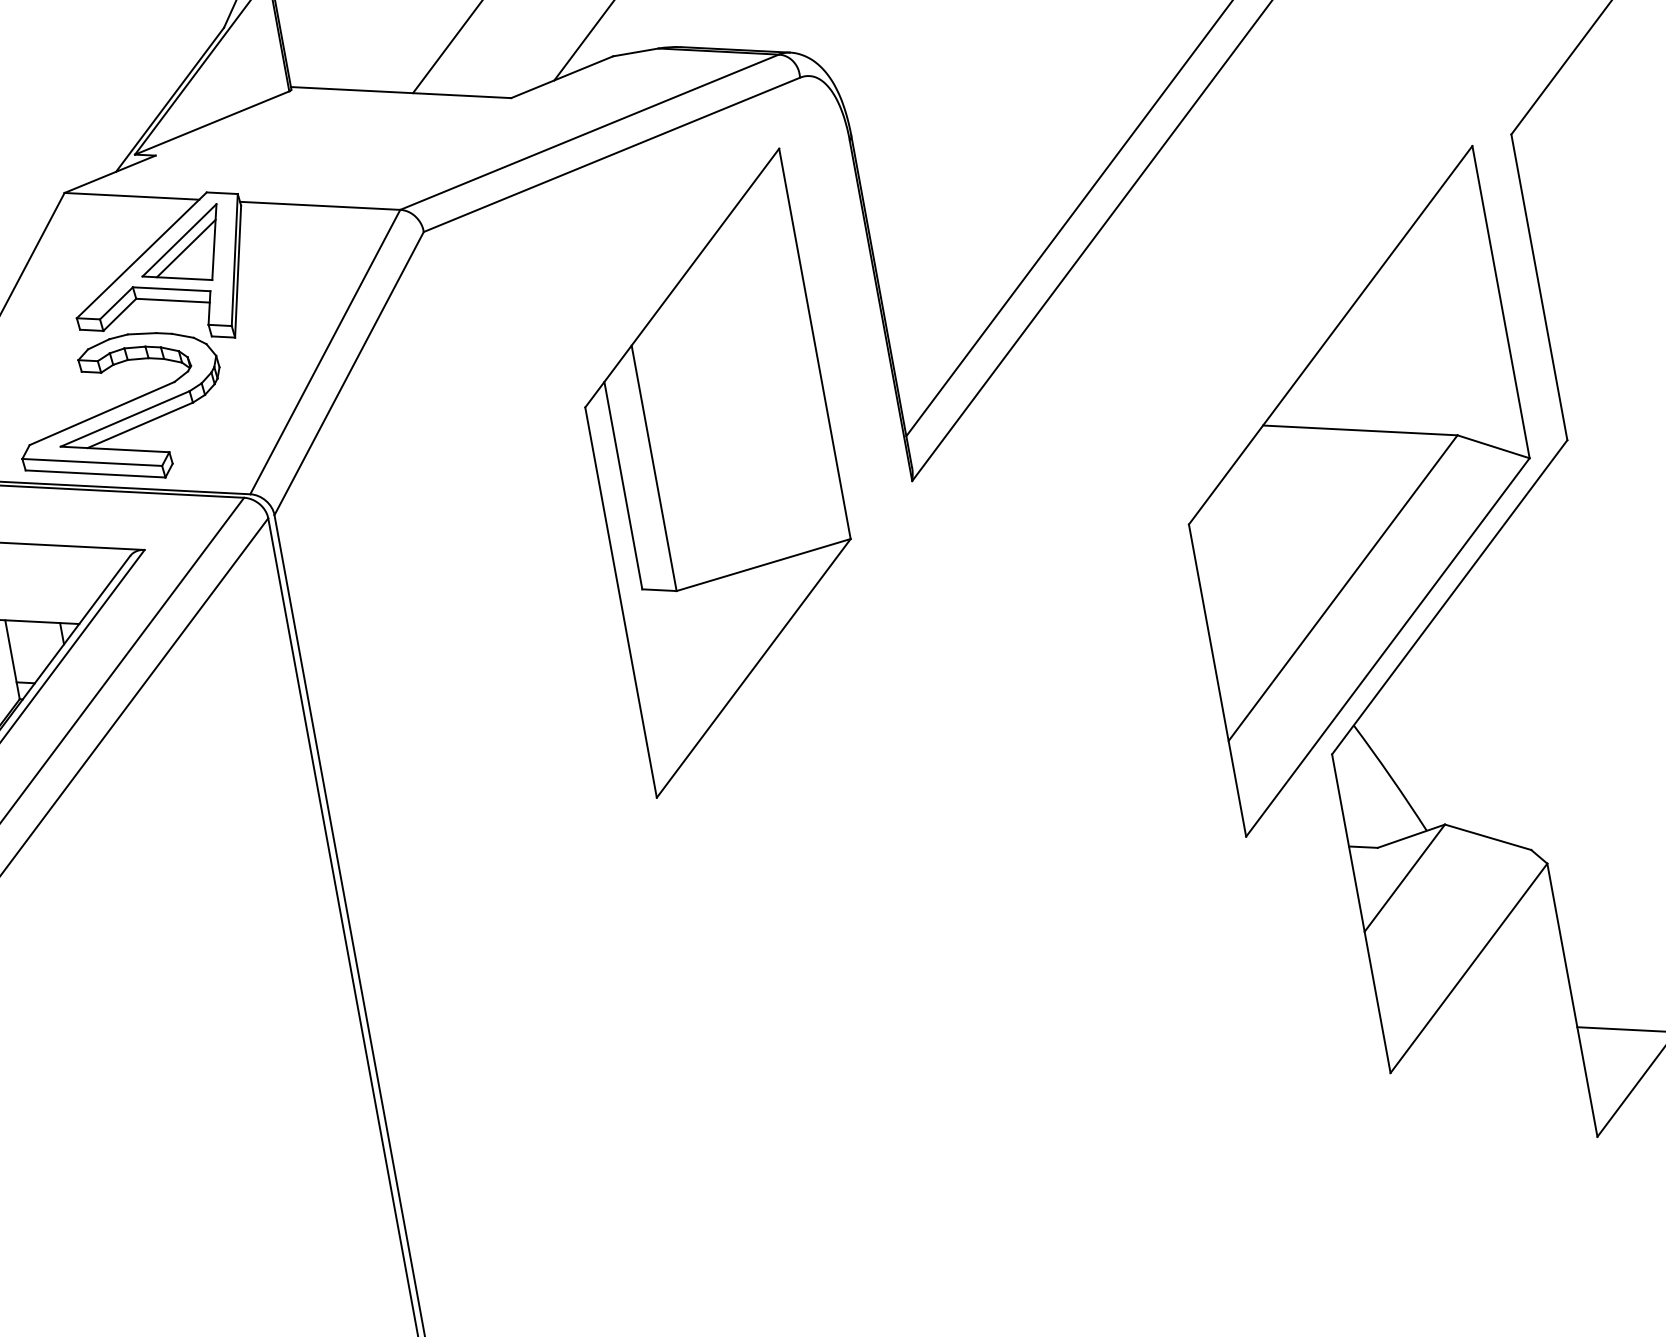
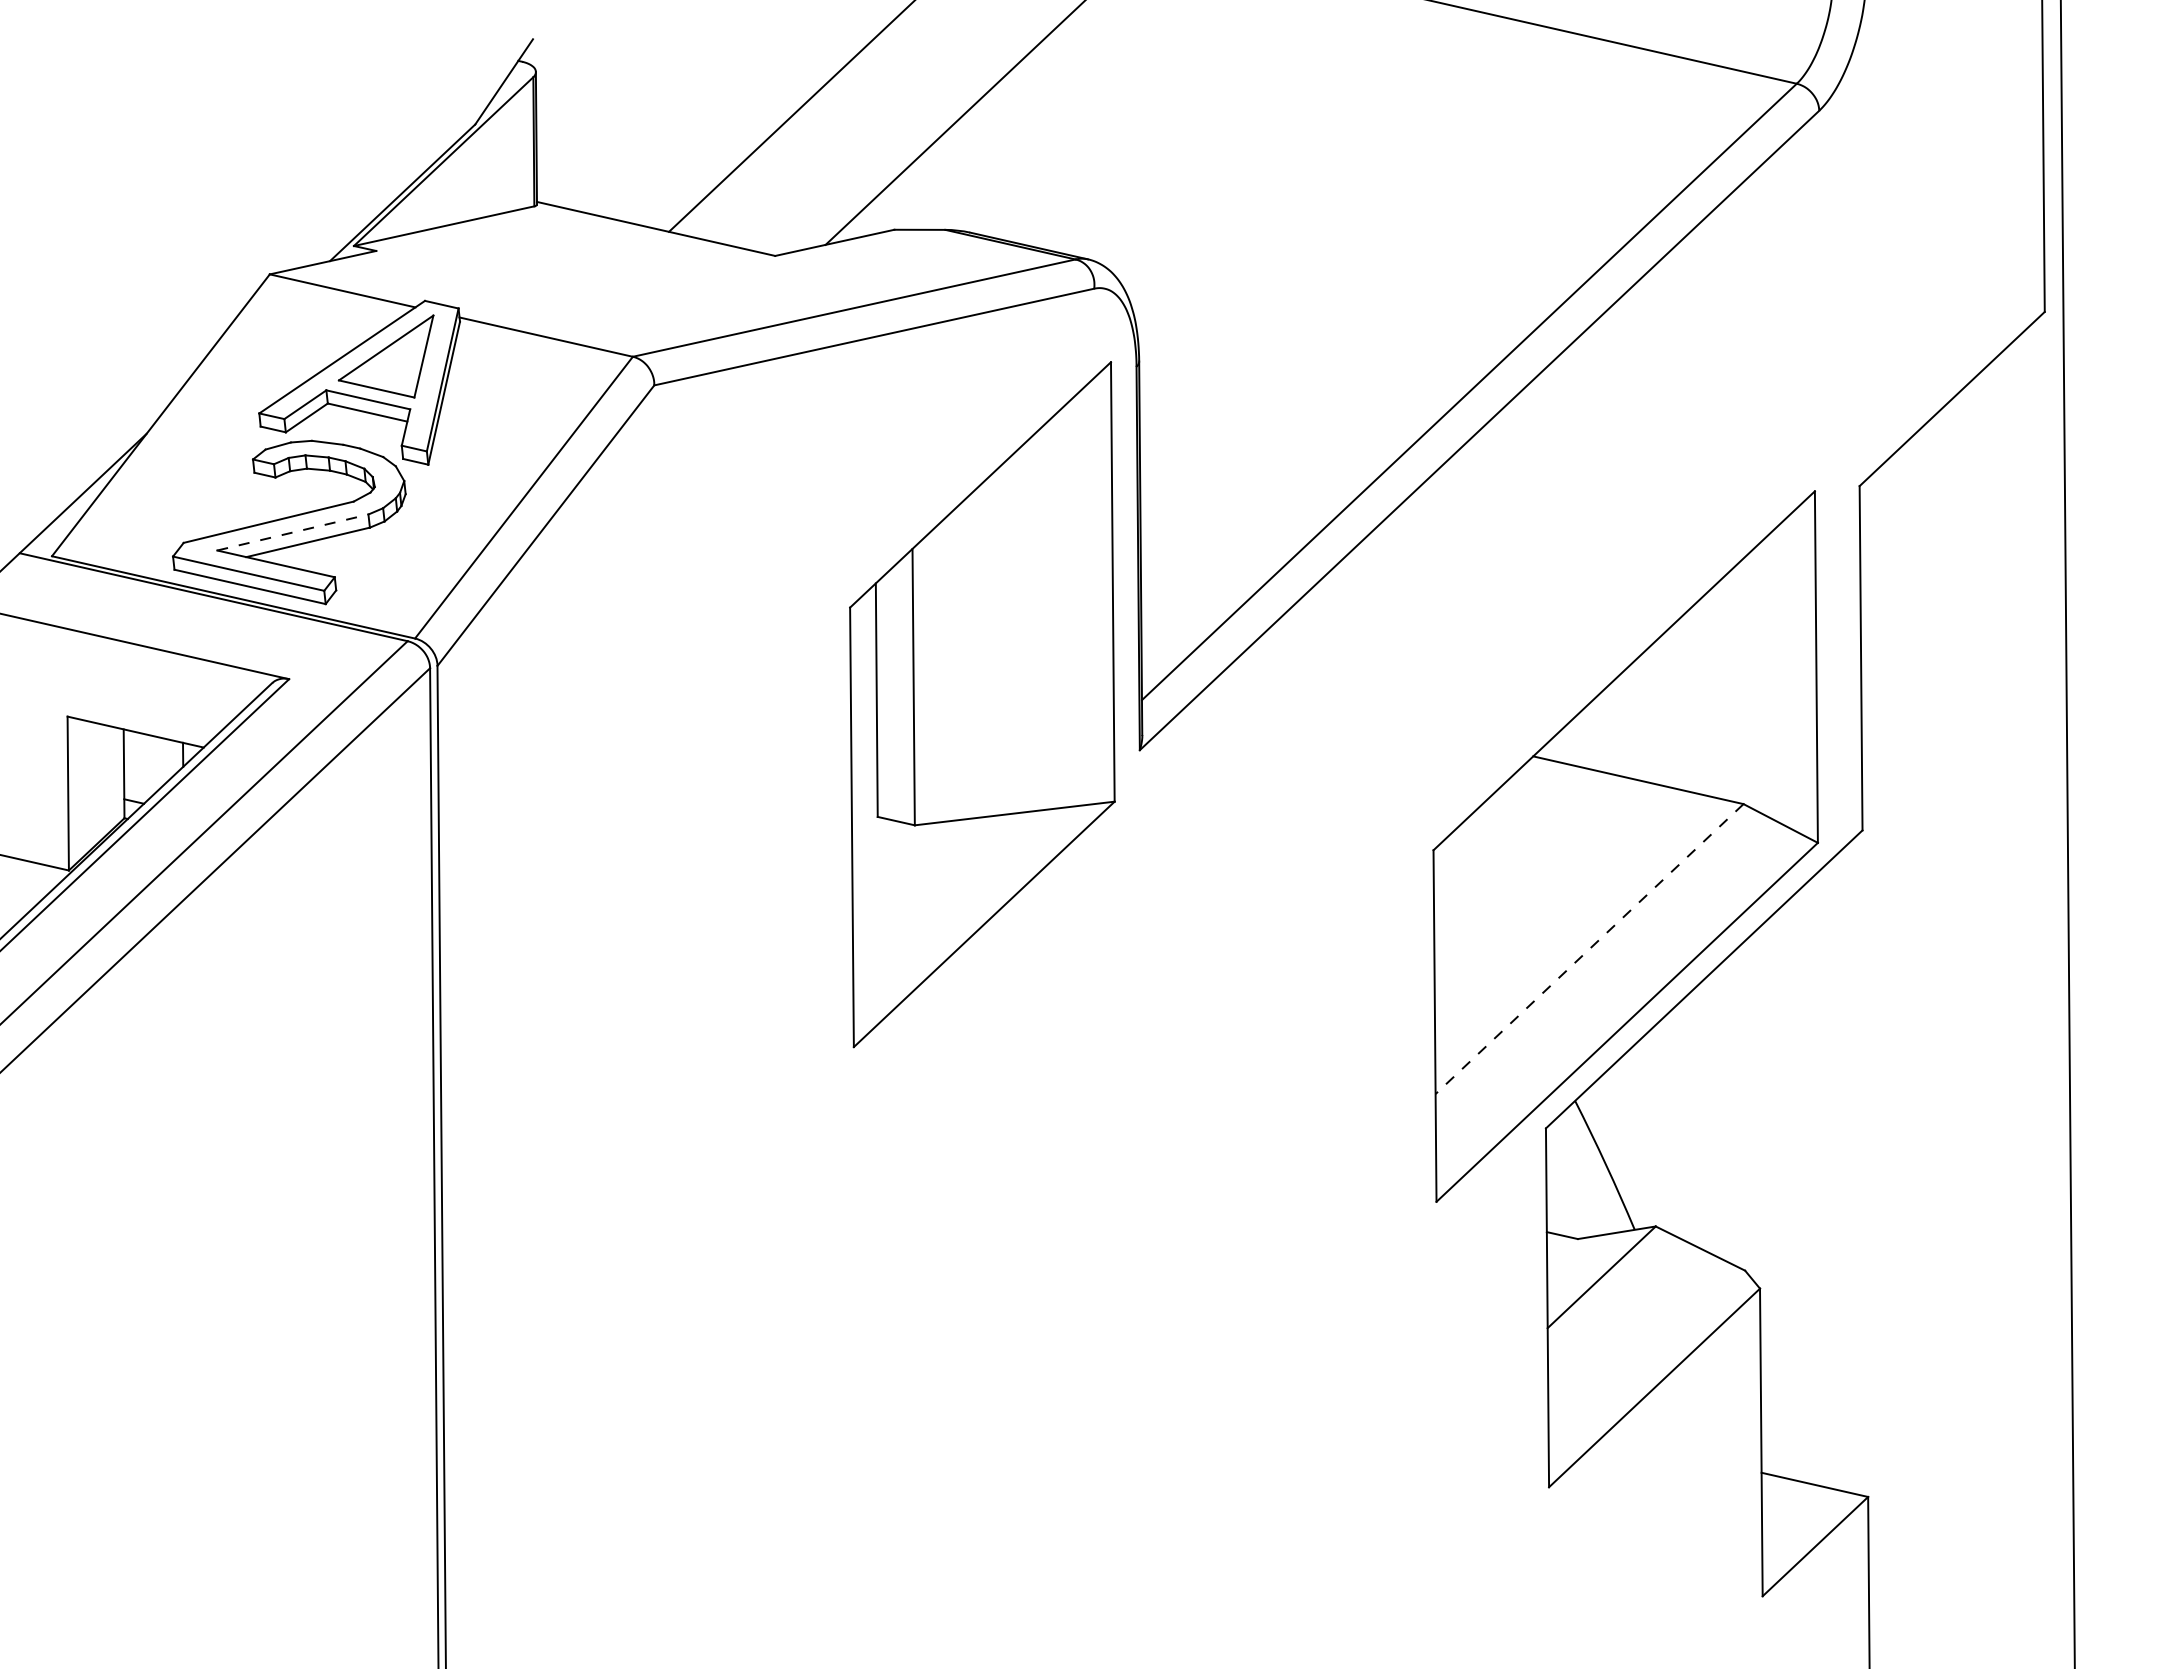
line: (185, 247) -> (391, 357), removed
line: (124, 418) -> (292, 532), solid -> dashed
part: (718, 473) -> (982, 704), moved
line: (1343, 588) -> (1589, 949), solid -> dashed

